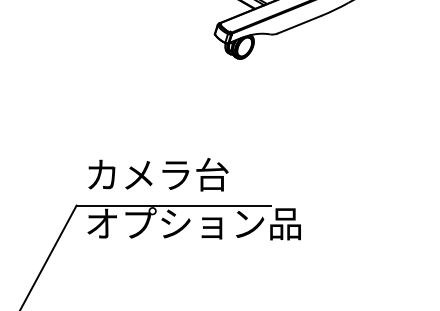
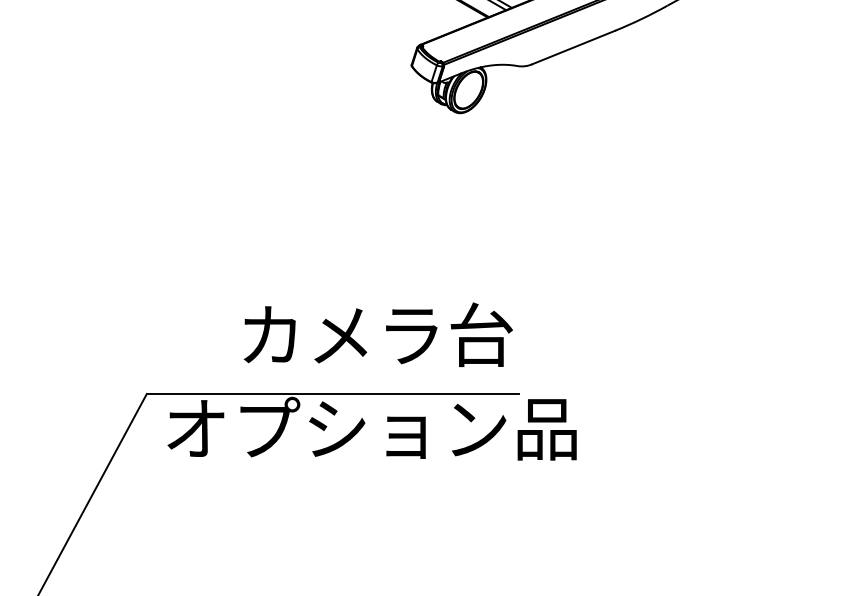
text: (158, 174) -> (378, 334), moved

